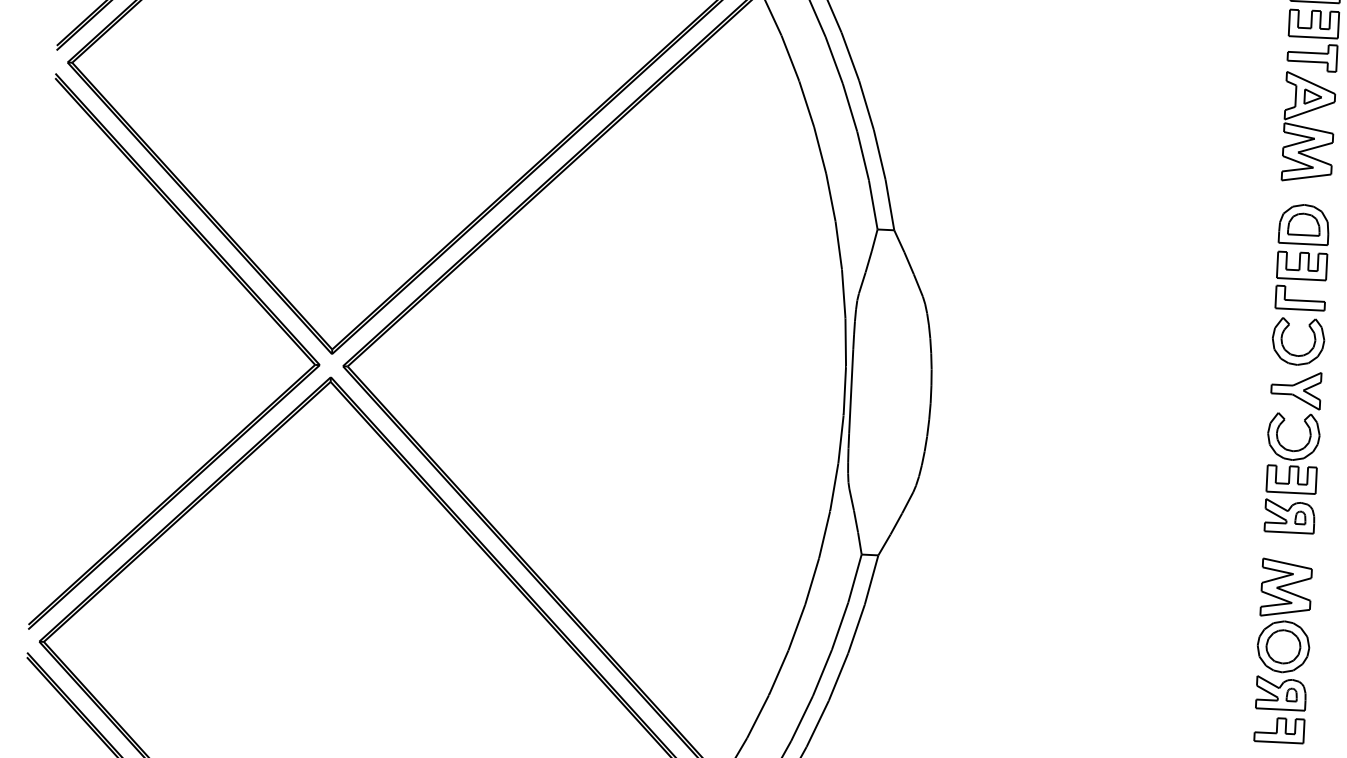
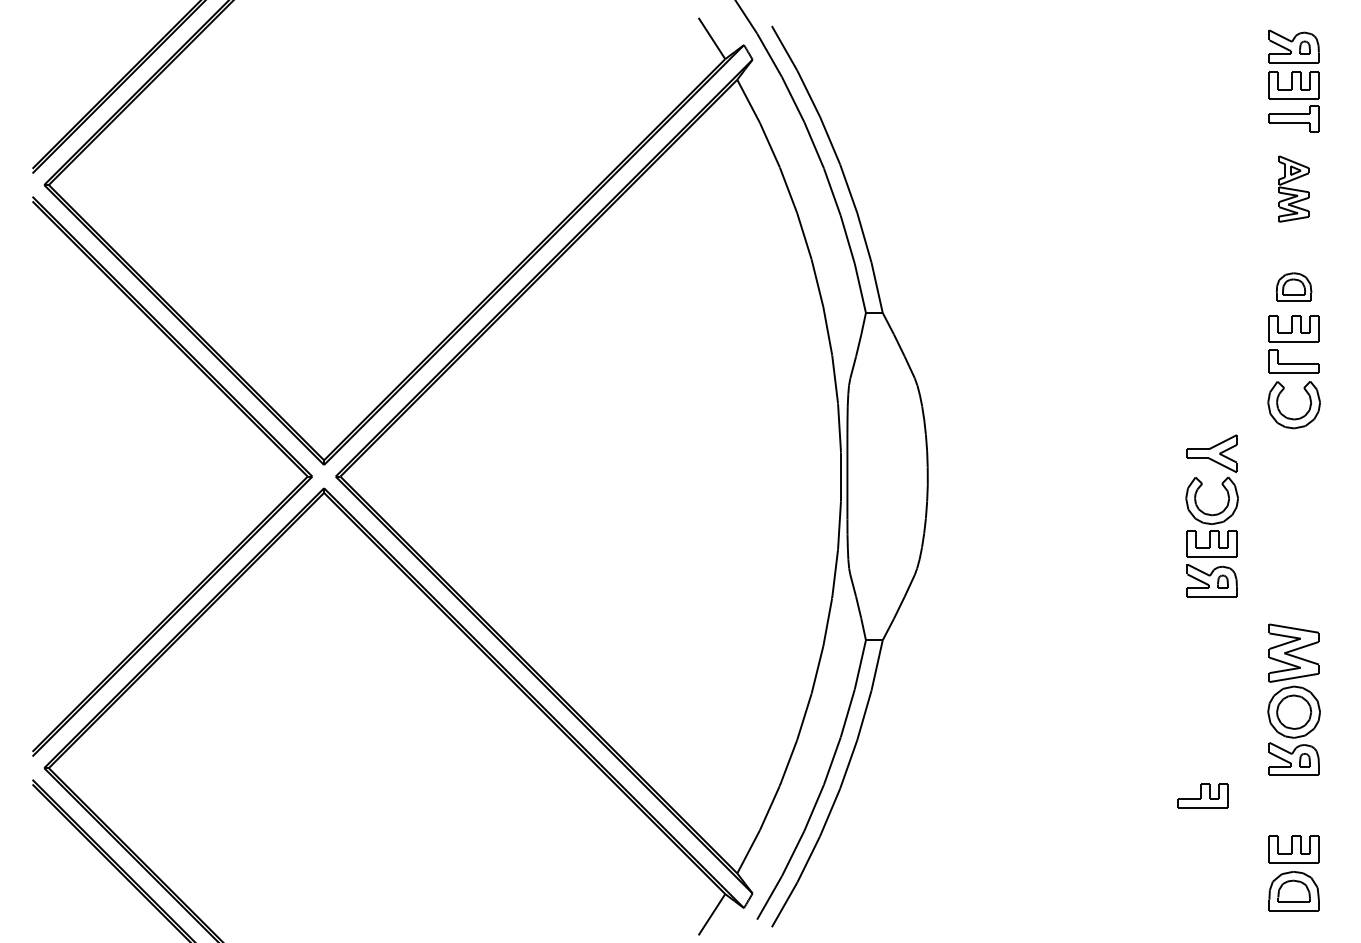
part: (1308, 126) -> (1293, 188), size x0.6
part: (1303, 223) -> (1293, 286), size x0.7
part: (1292, 451) -> (1211, 515), moved
part: (1278, 729) -> (1202, 795), moved

